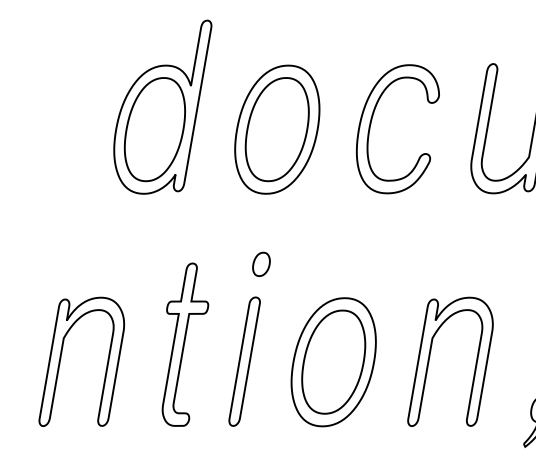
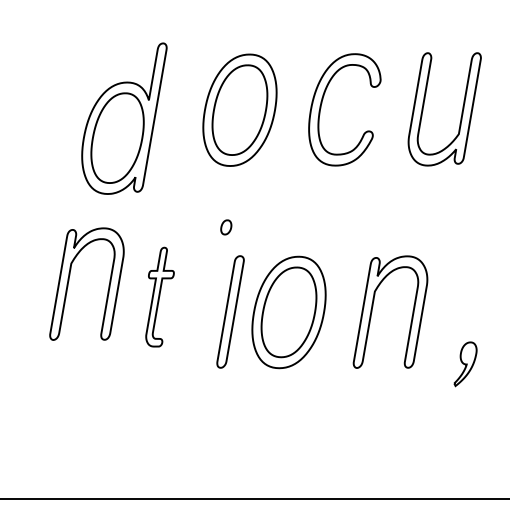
part: (162, 106) -> (124, 118), moved
part: (261, 264) -> (226, 227), size x0.7
part: (184, 343) -> (159, 296), size x0.7
part: (61, 358) -> (69, 281), moved
part: (244, 361) -> (230, 311), moved

